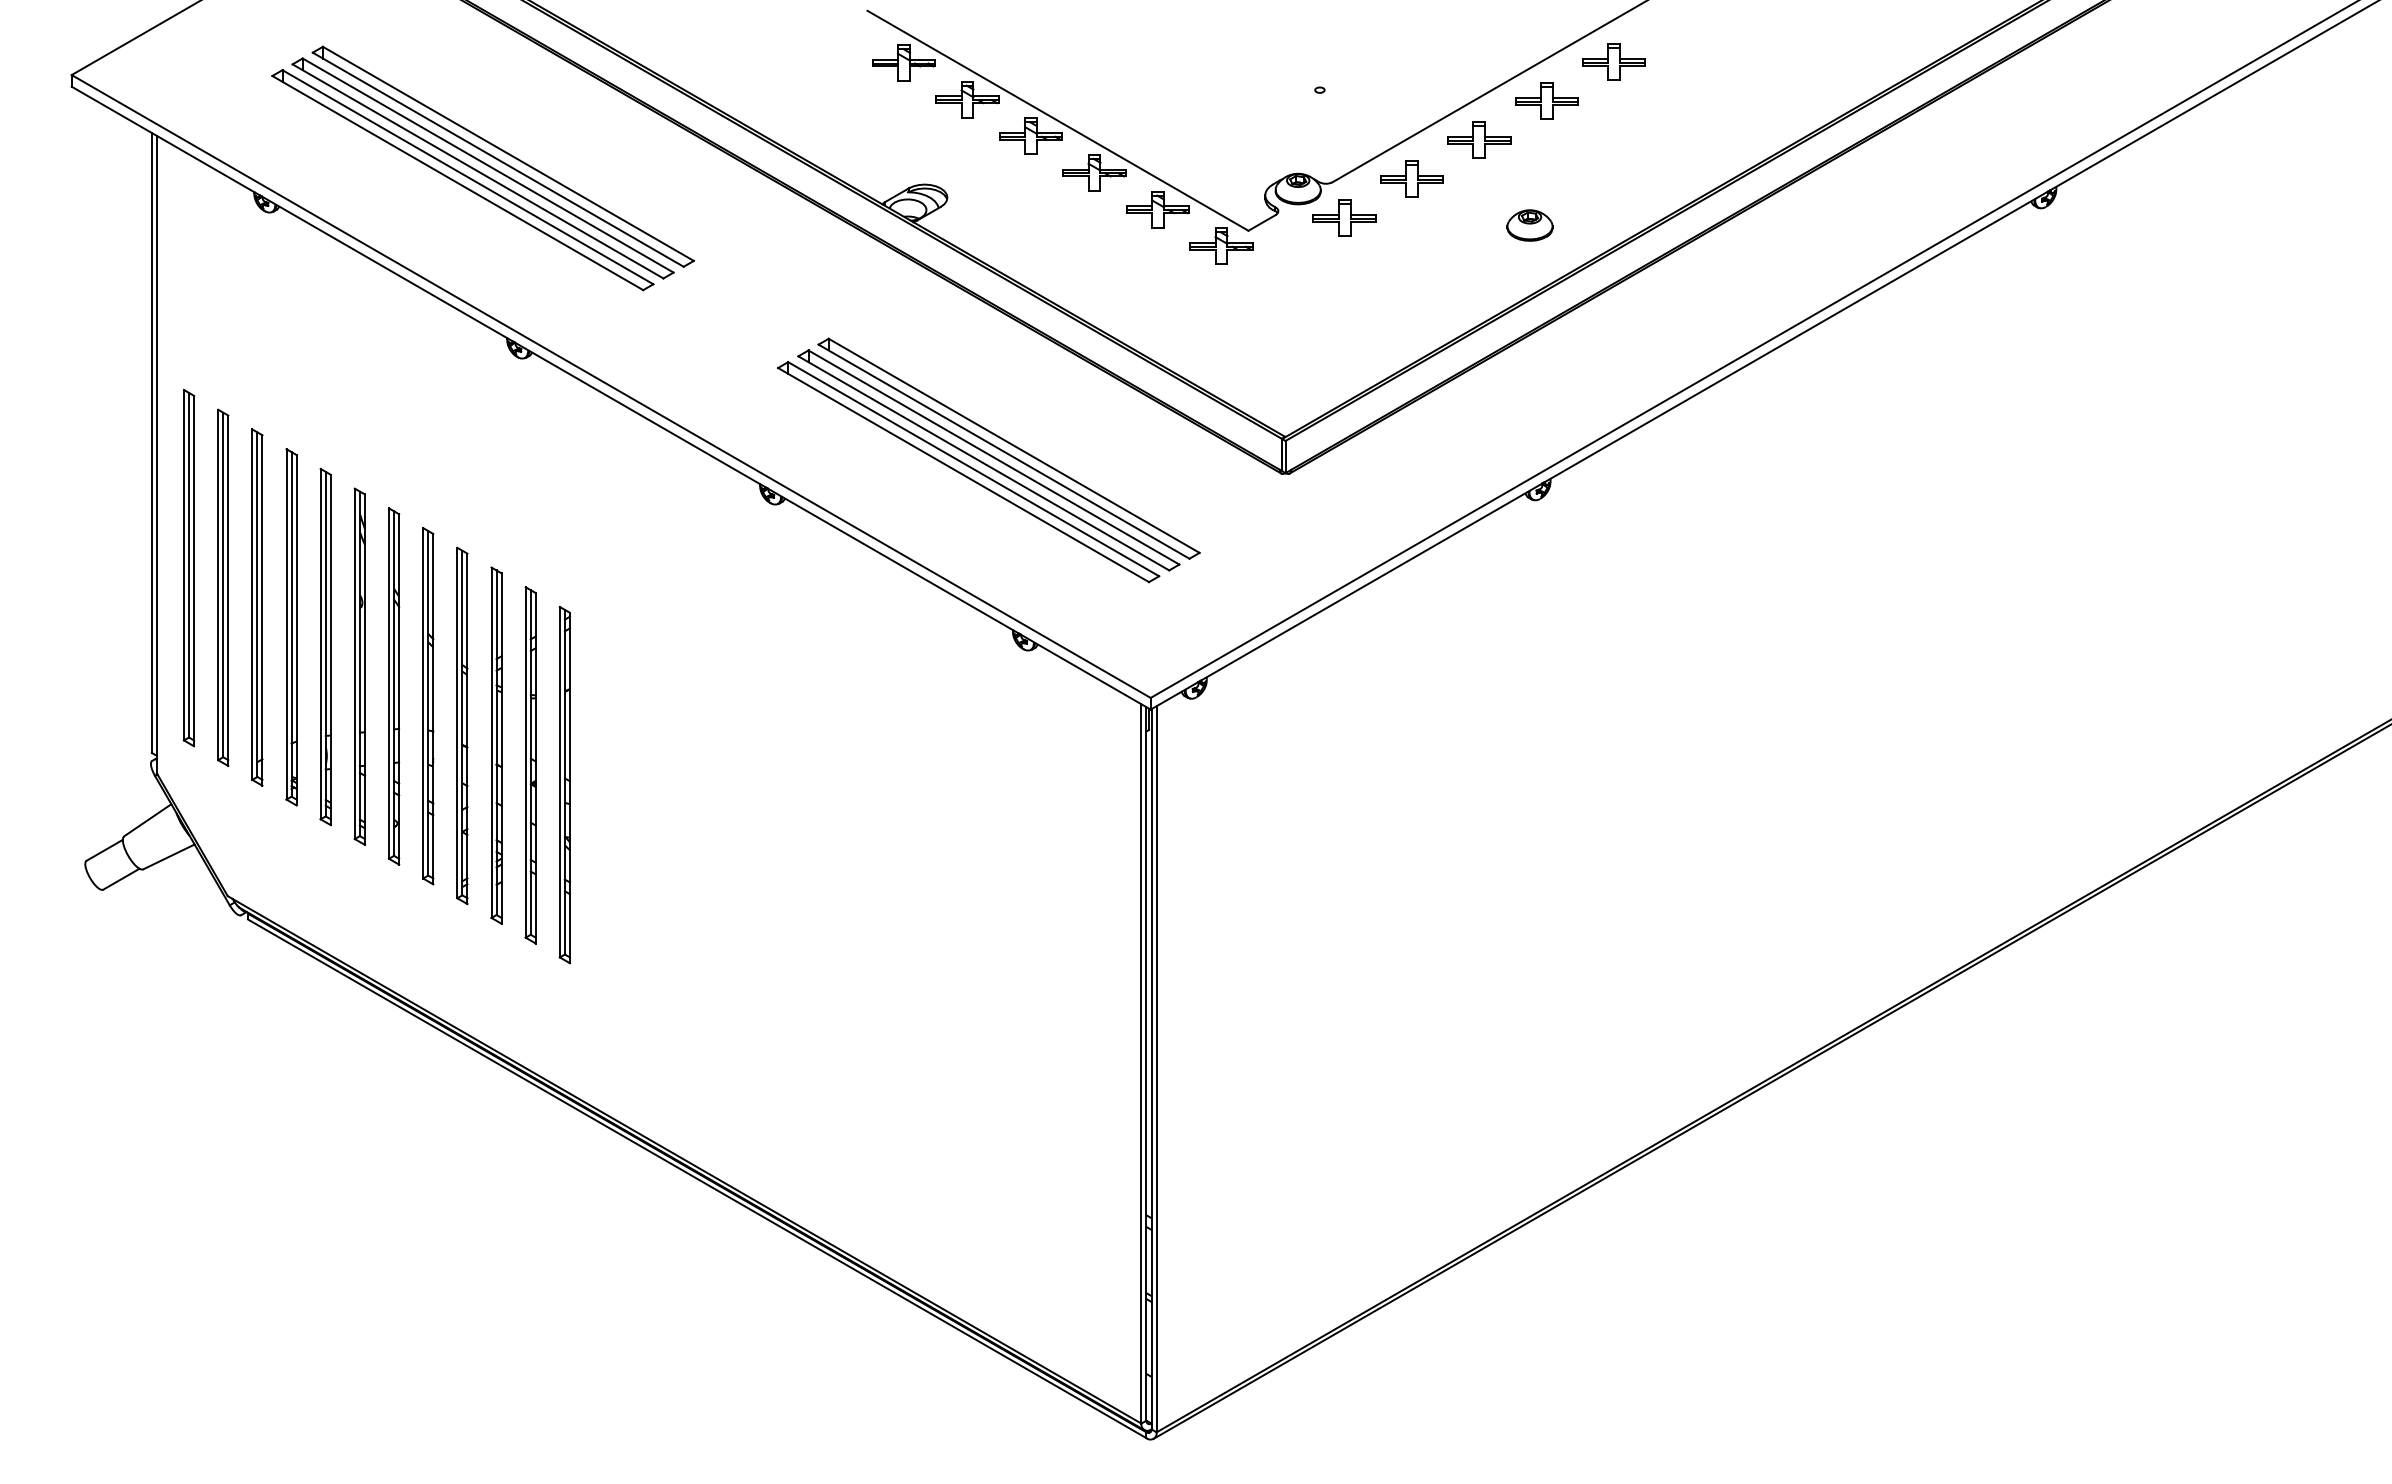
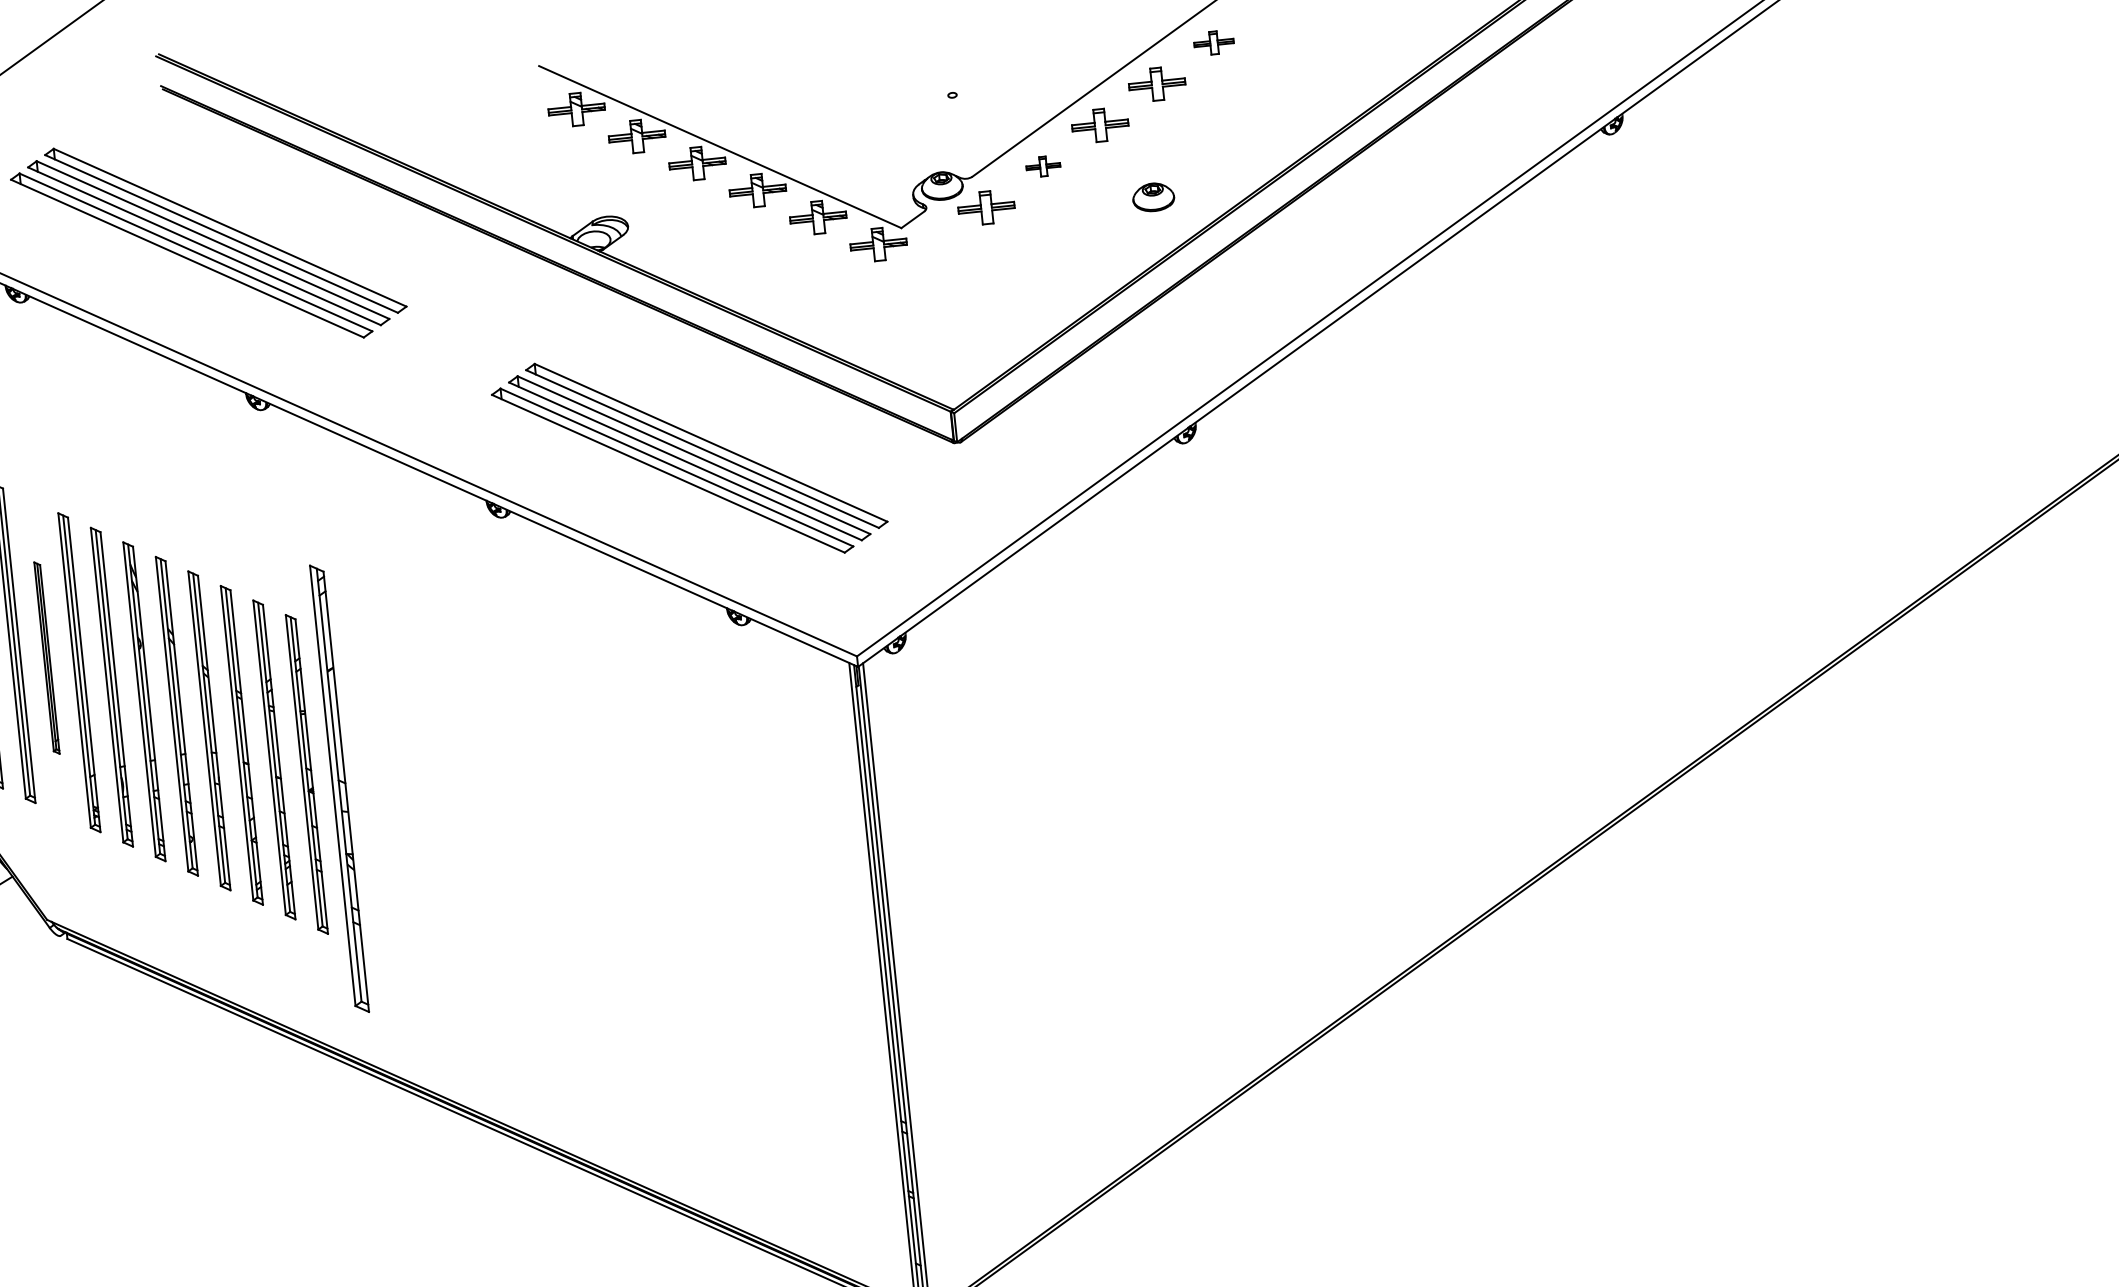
part: (1613, 61) -> (1213, 42), size x0.7
part: (1411, 178) -> (1042, 166), size x0.6
part: (257, 607) -> (47, 658), size x0.6
part: (564, 785) -> (339, 789), size x1.4

